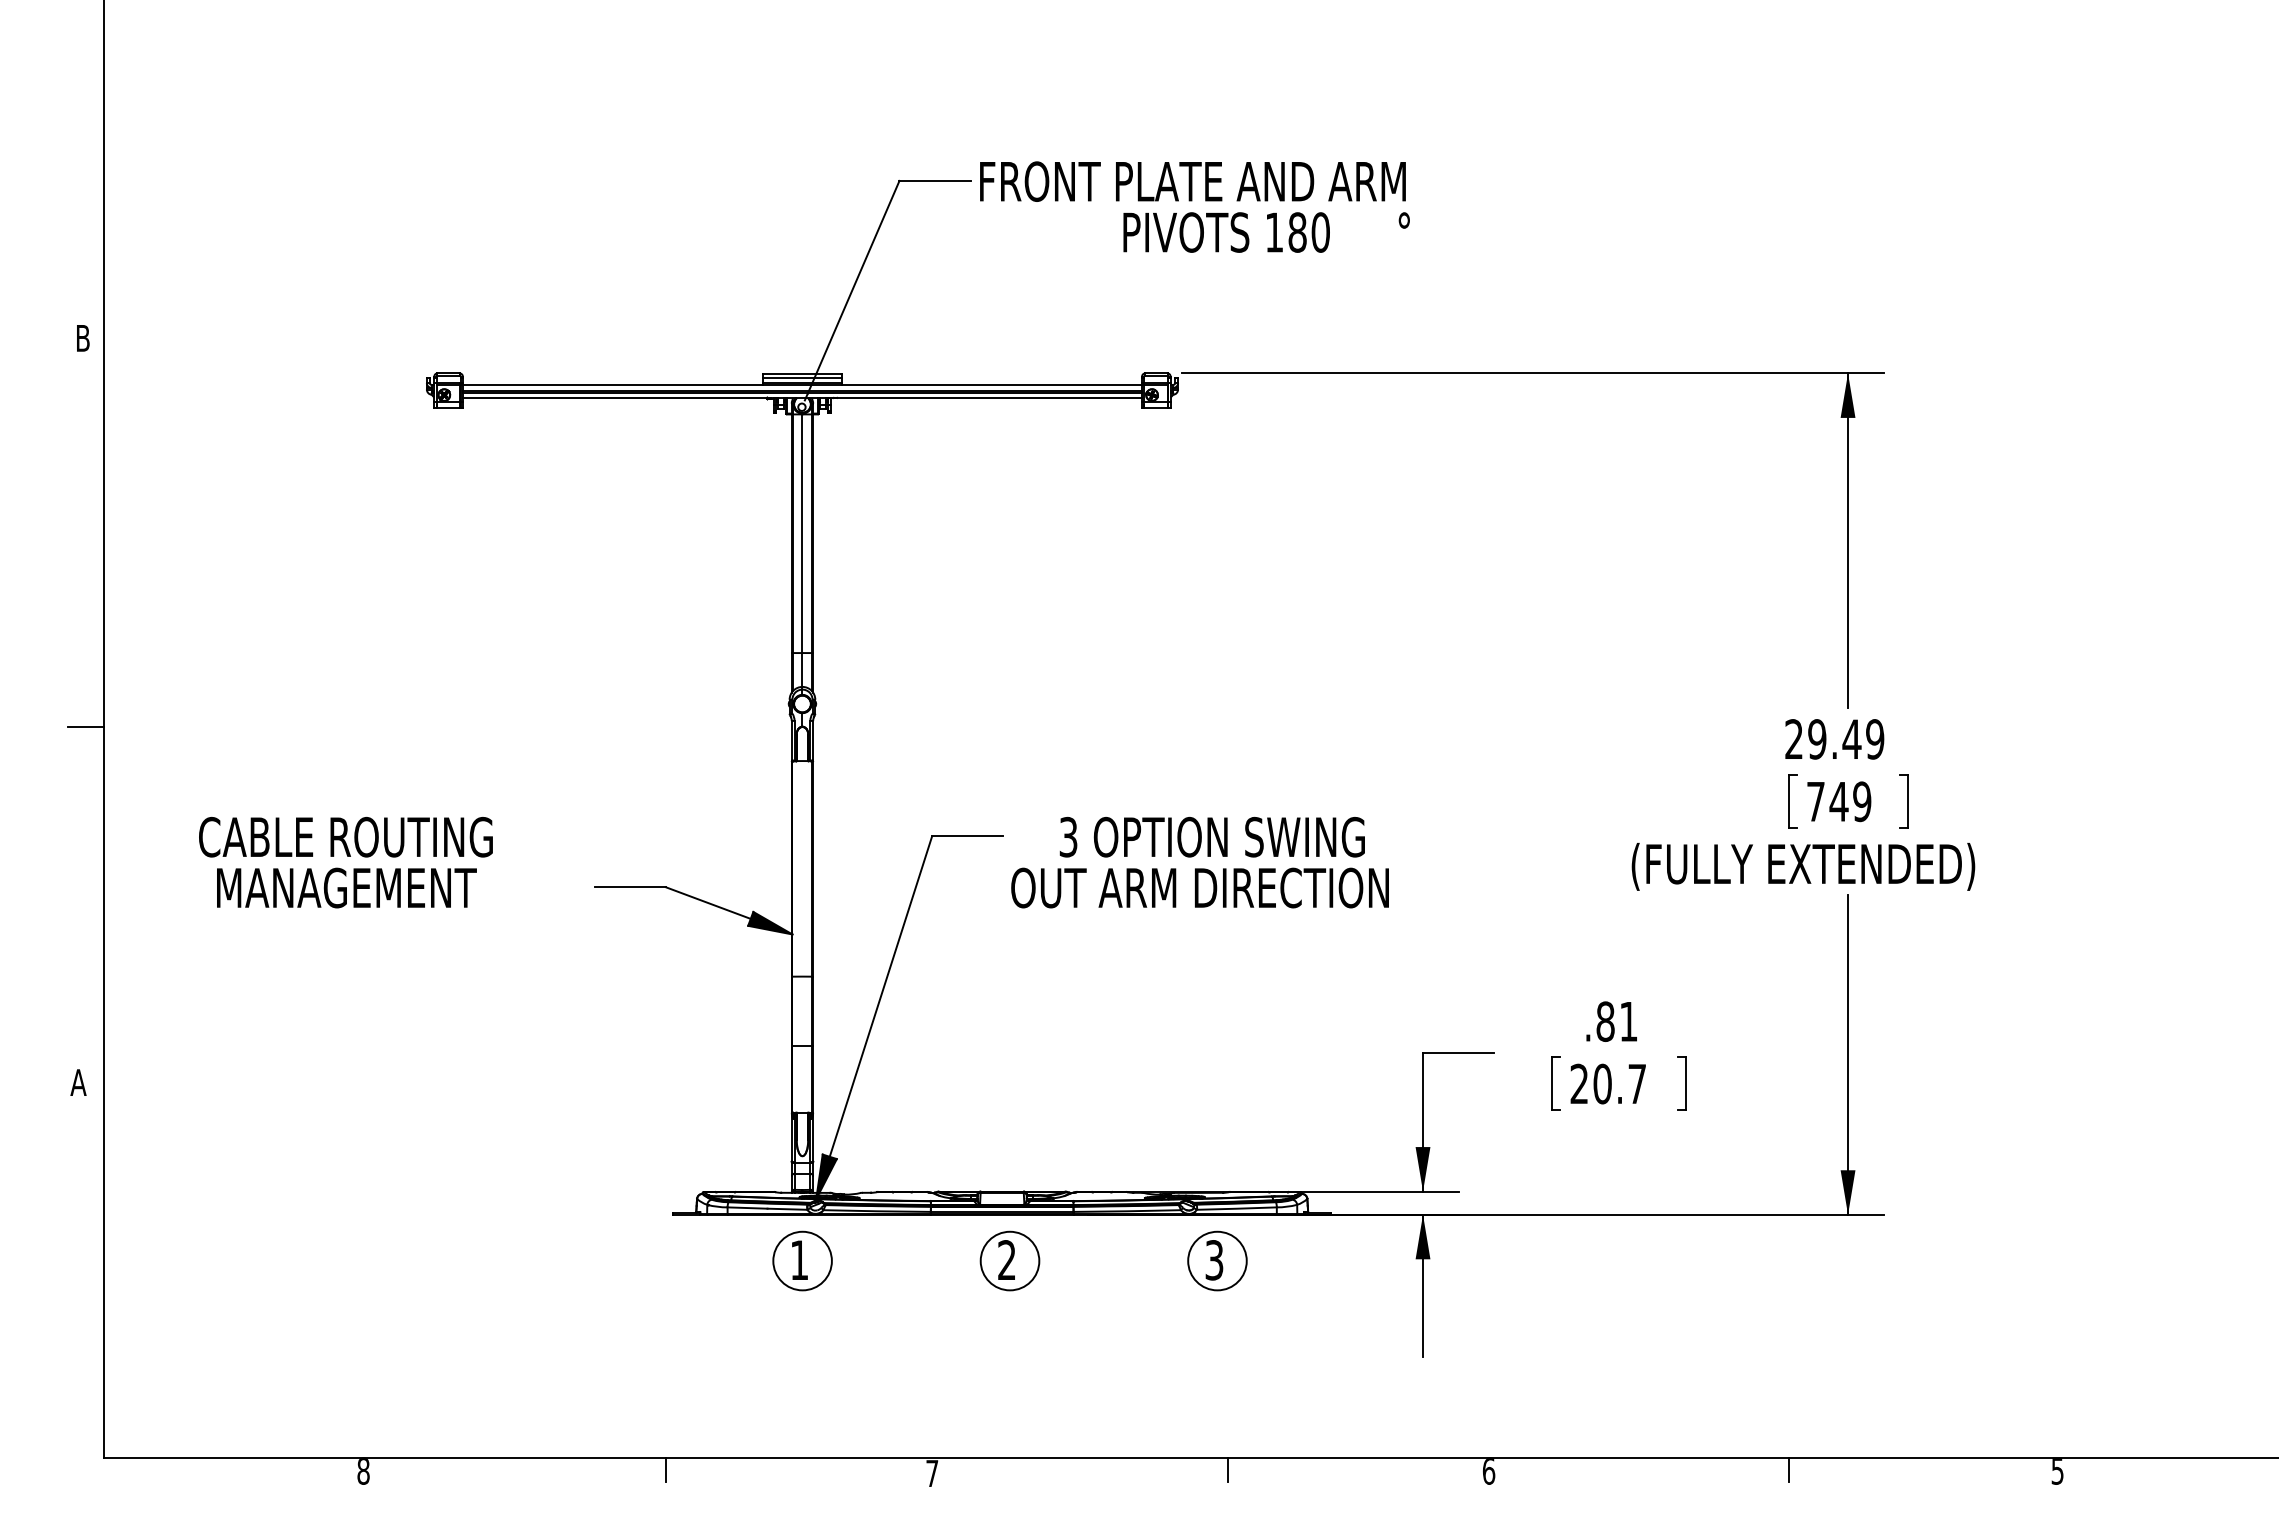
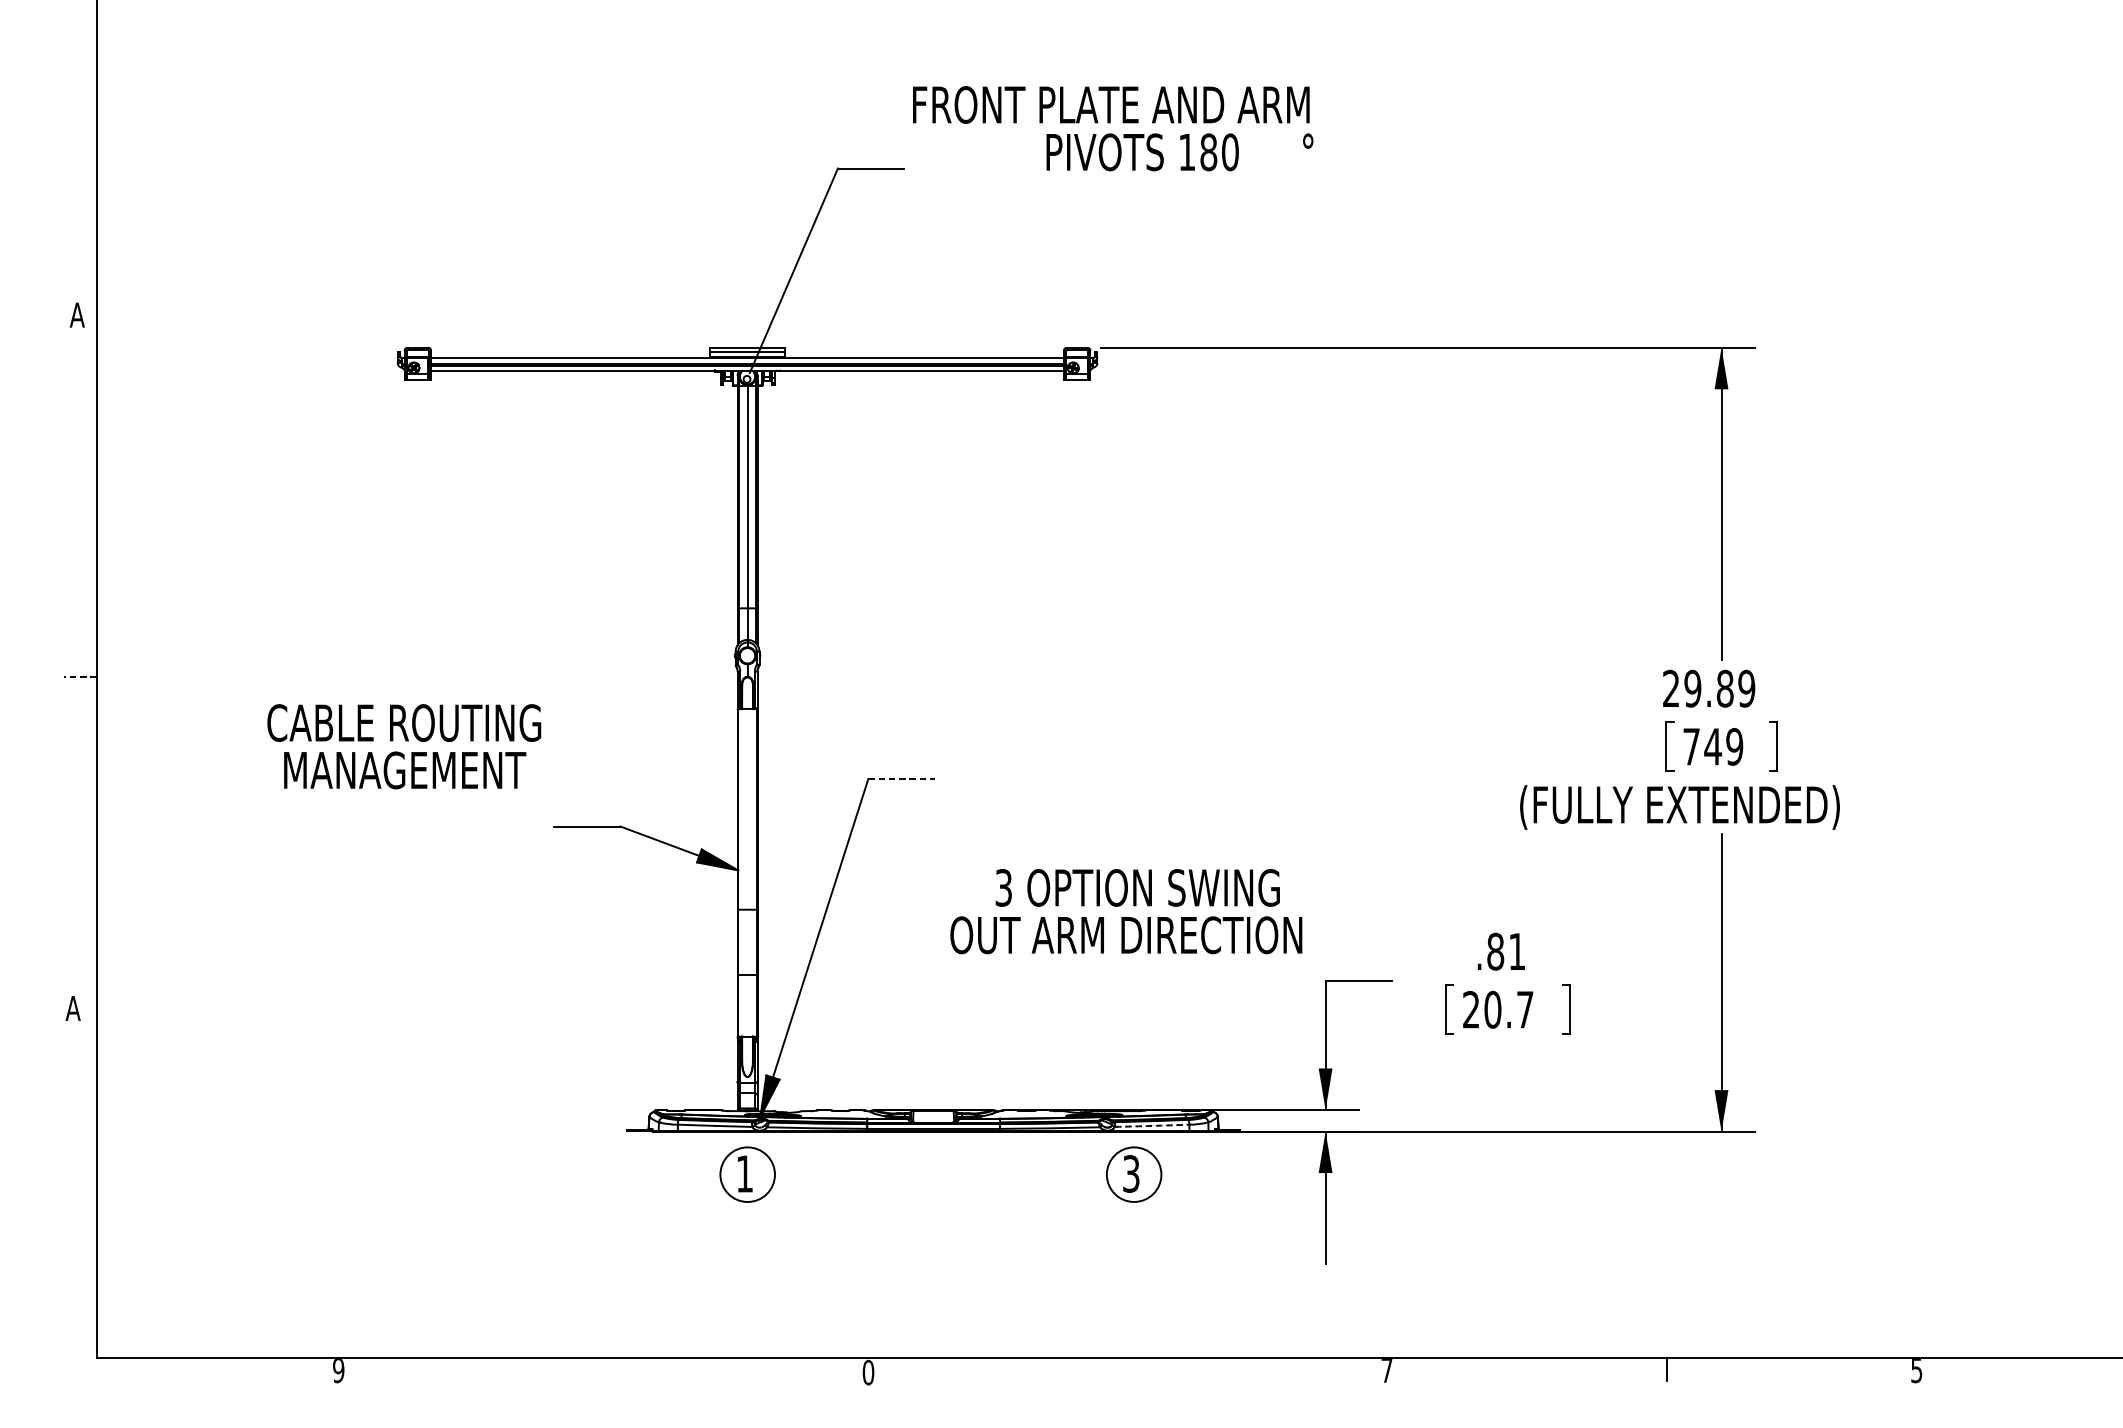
text: (1194, 206) -> (1112, 128), moved
text: (82, 338) -> (76, 315), B -> A
line: (86, 726) -> (80, 676), solid -> dashed
text: (1851, 739) -> (1724, 688), 29.49 -> 29.89
line: (967, 836) -> (901, 779), solid -> dashed
text: (345, 862) -> (403, 746), moved
text: (1199, 862) -> (1125, 911), moved
arc: (1236, 1208) -> (1151, 1125), solid -> dashed
part: (1009, 1260) -> (940, 1174), removed
line: (665, 1470) -> (619, 1369), removed
line: (1227, 1470) -> (1143, 1369), removed
text: (363, 1471) -> (338, 1370), 8 -> 9
text: (1488, 1471) -> (1386, 1370), 6 -> 7
text: (932, 1473) -> (868, 1372), 7 -> 0

